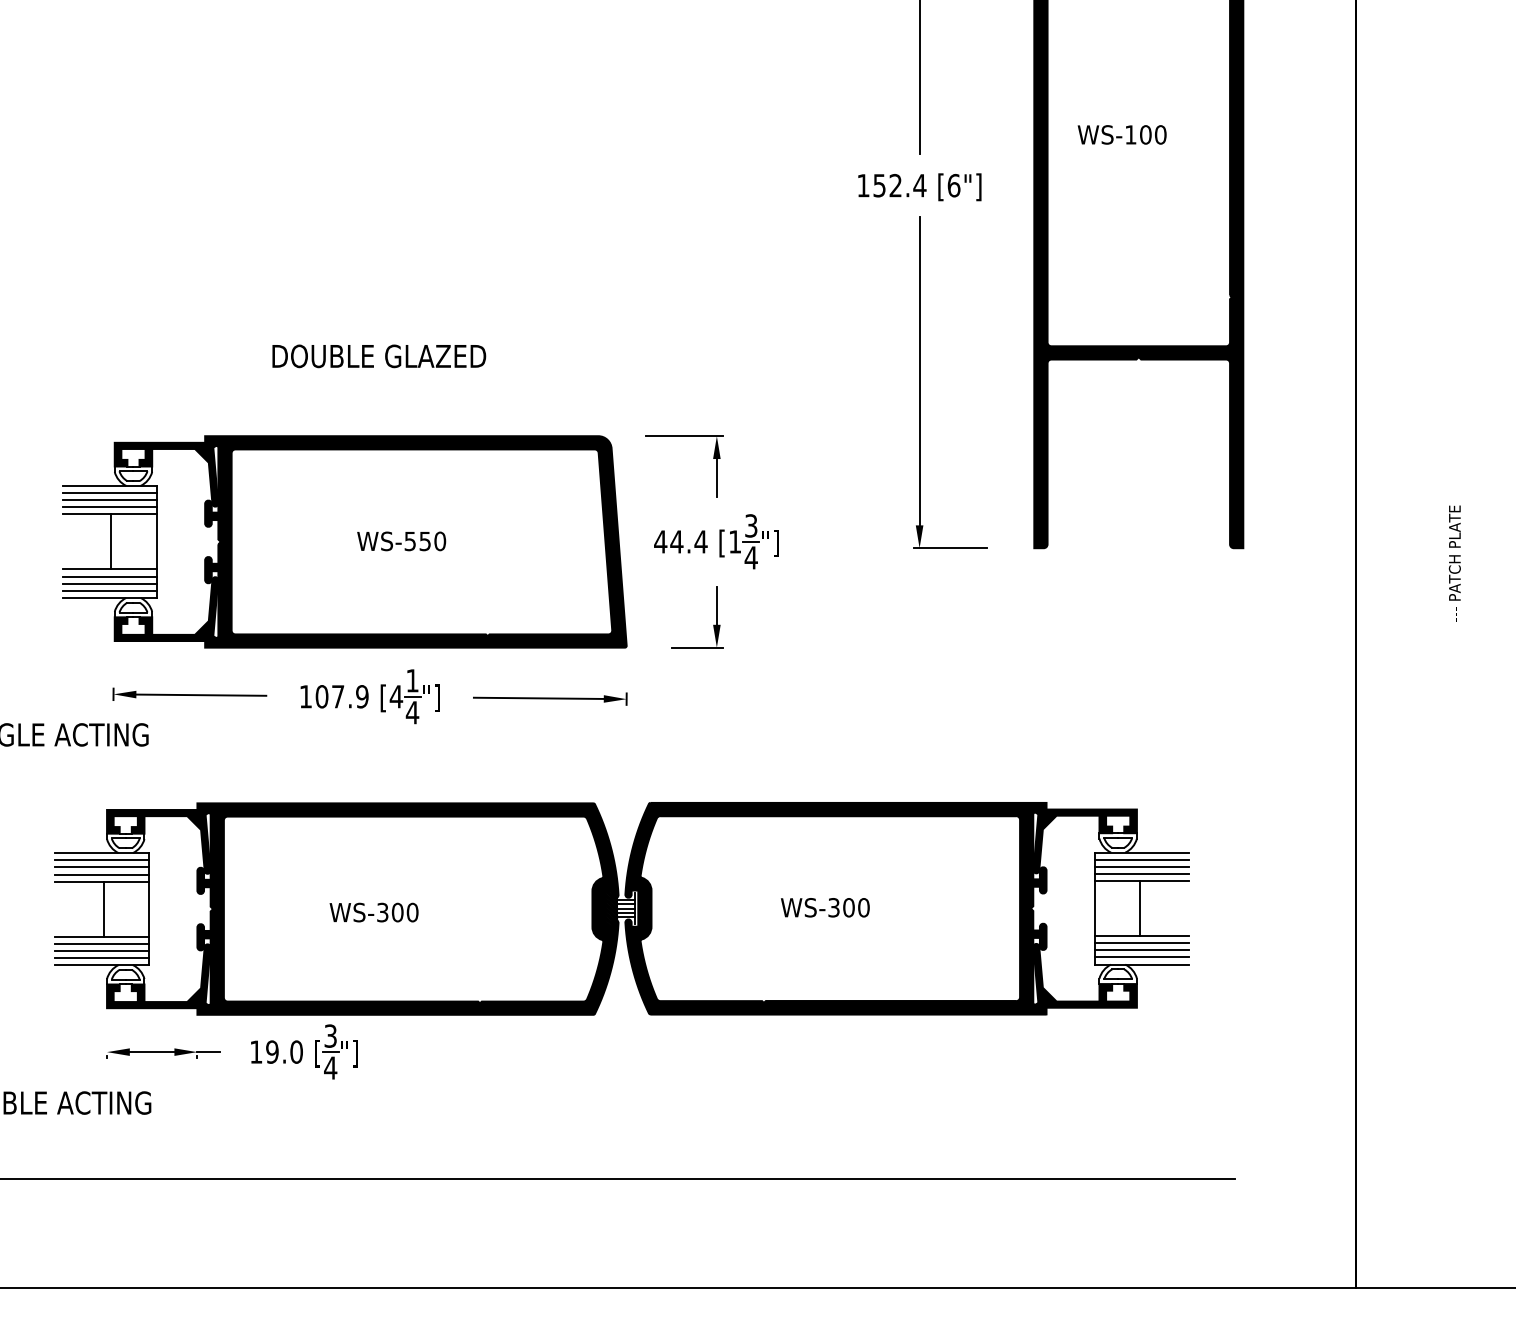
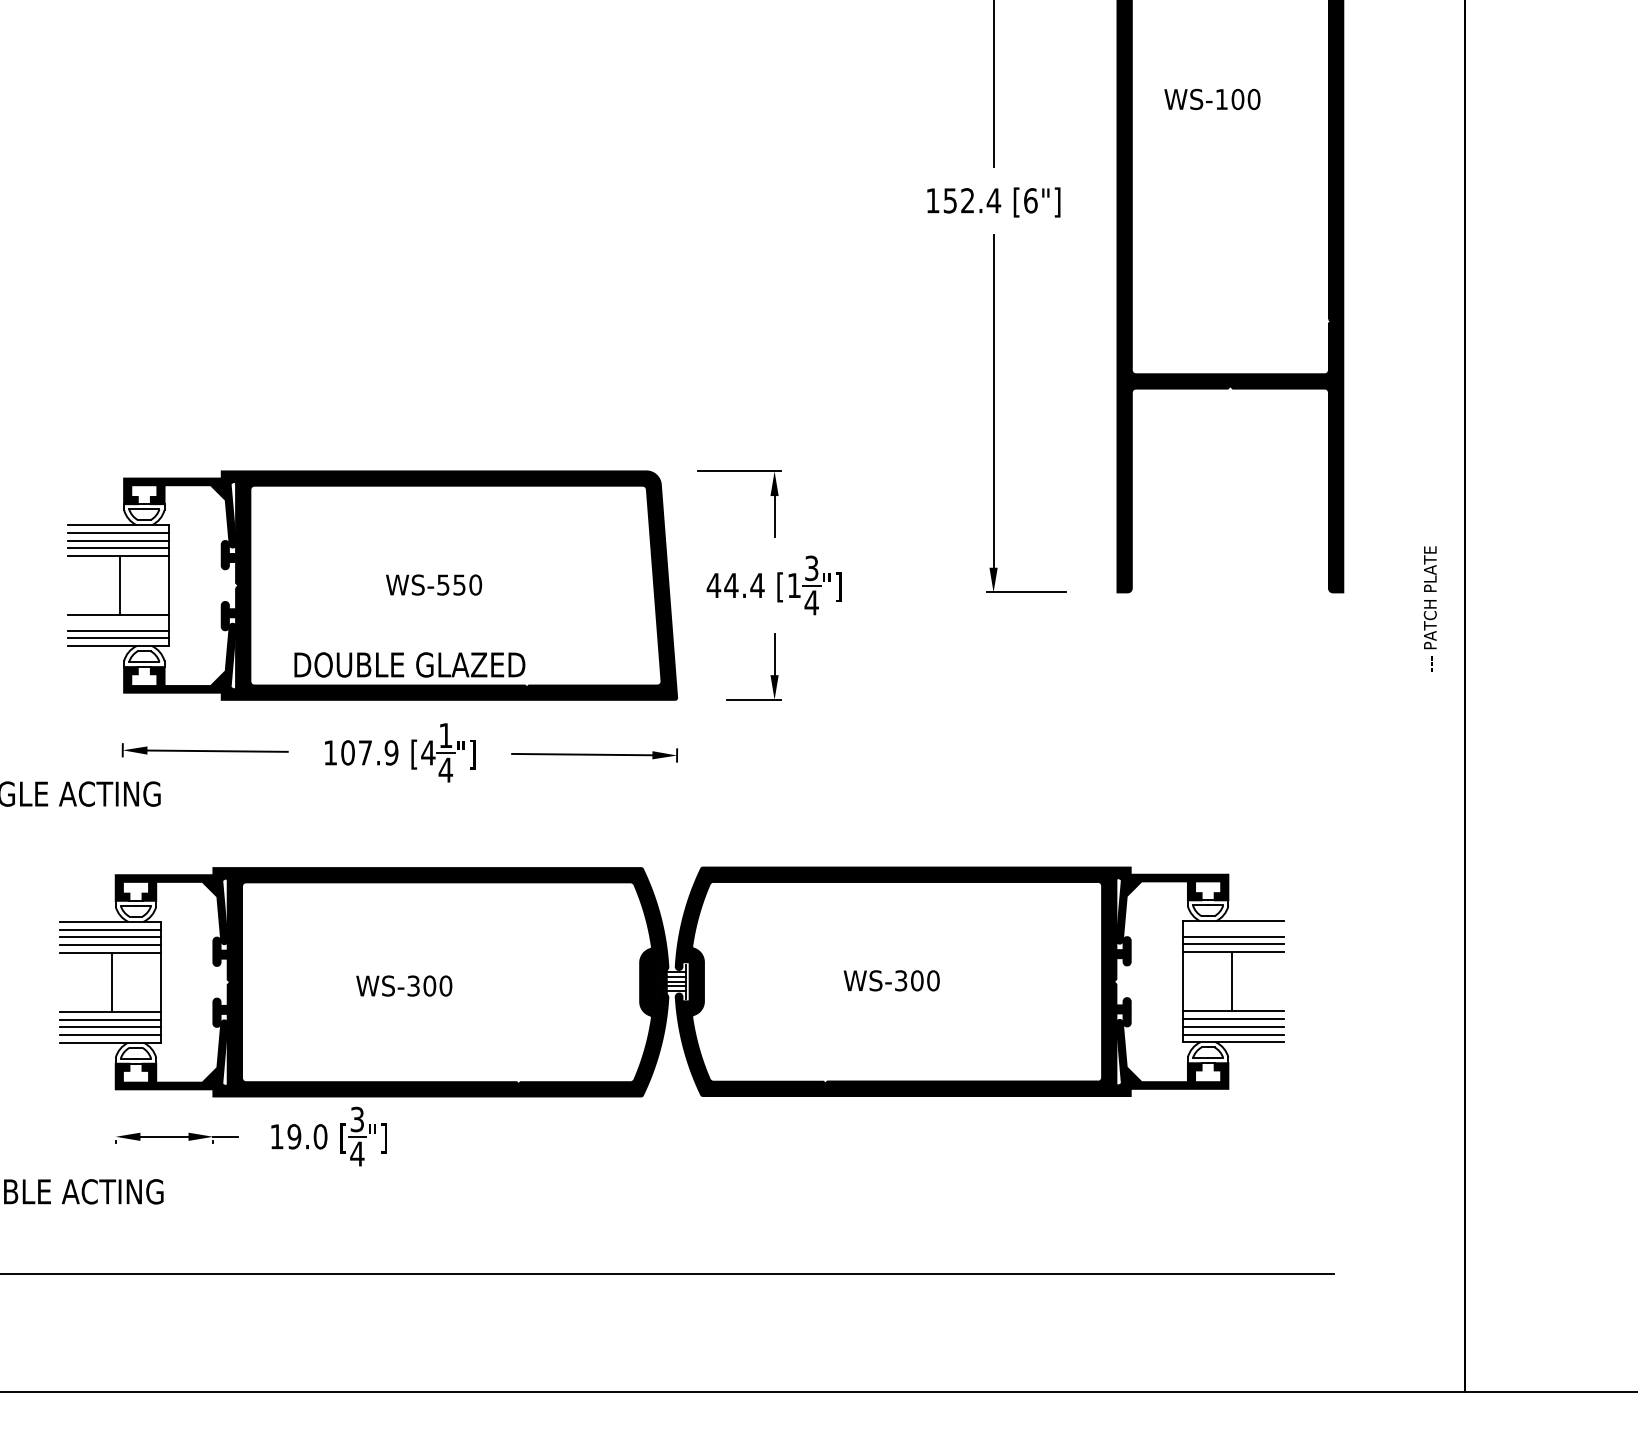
text: (1121, 134) -> (1211, 99), moved
text: (379, 356) -> (410, 665), moved
text: (1454, 563) -> (1429, 608), moved
line: (109, 576) -> (118, 622), removed
line: (1141, 859) -> (1233, 928), removed

